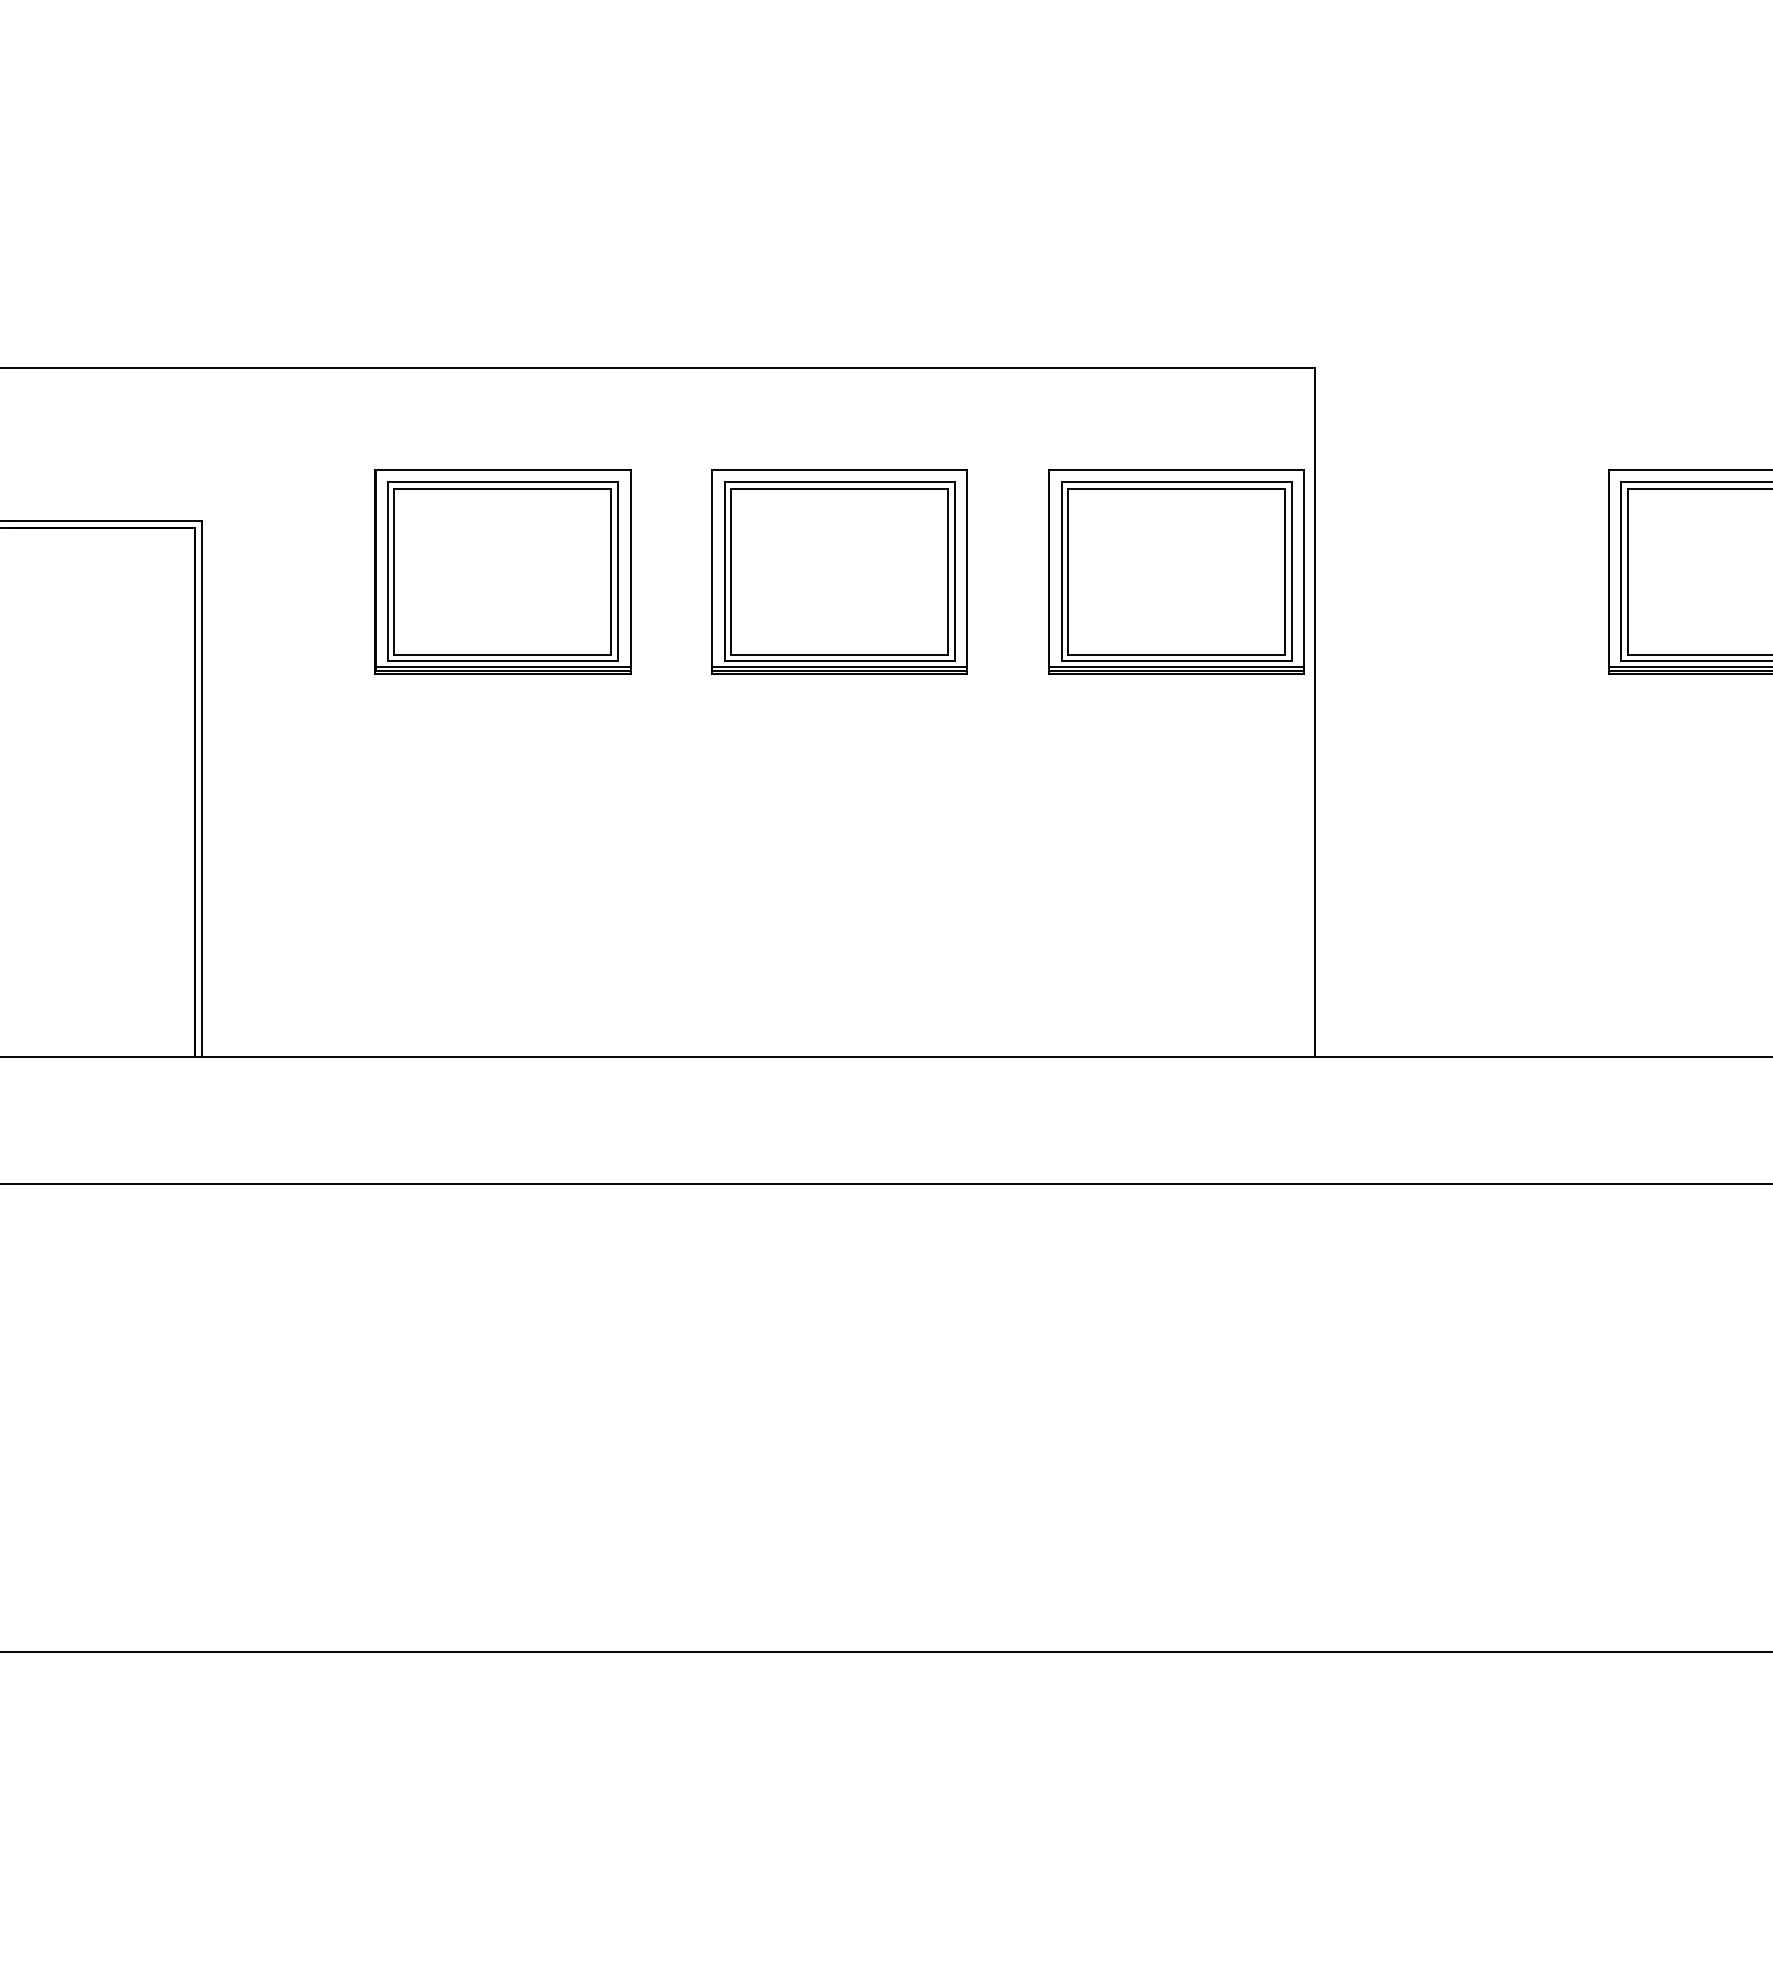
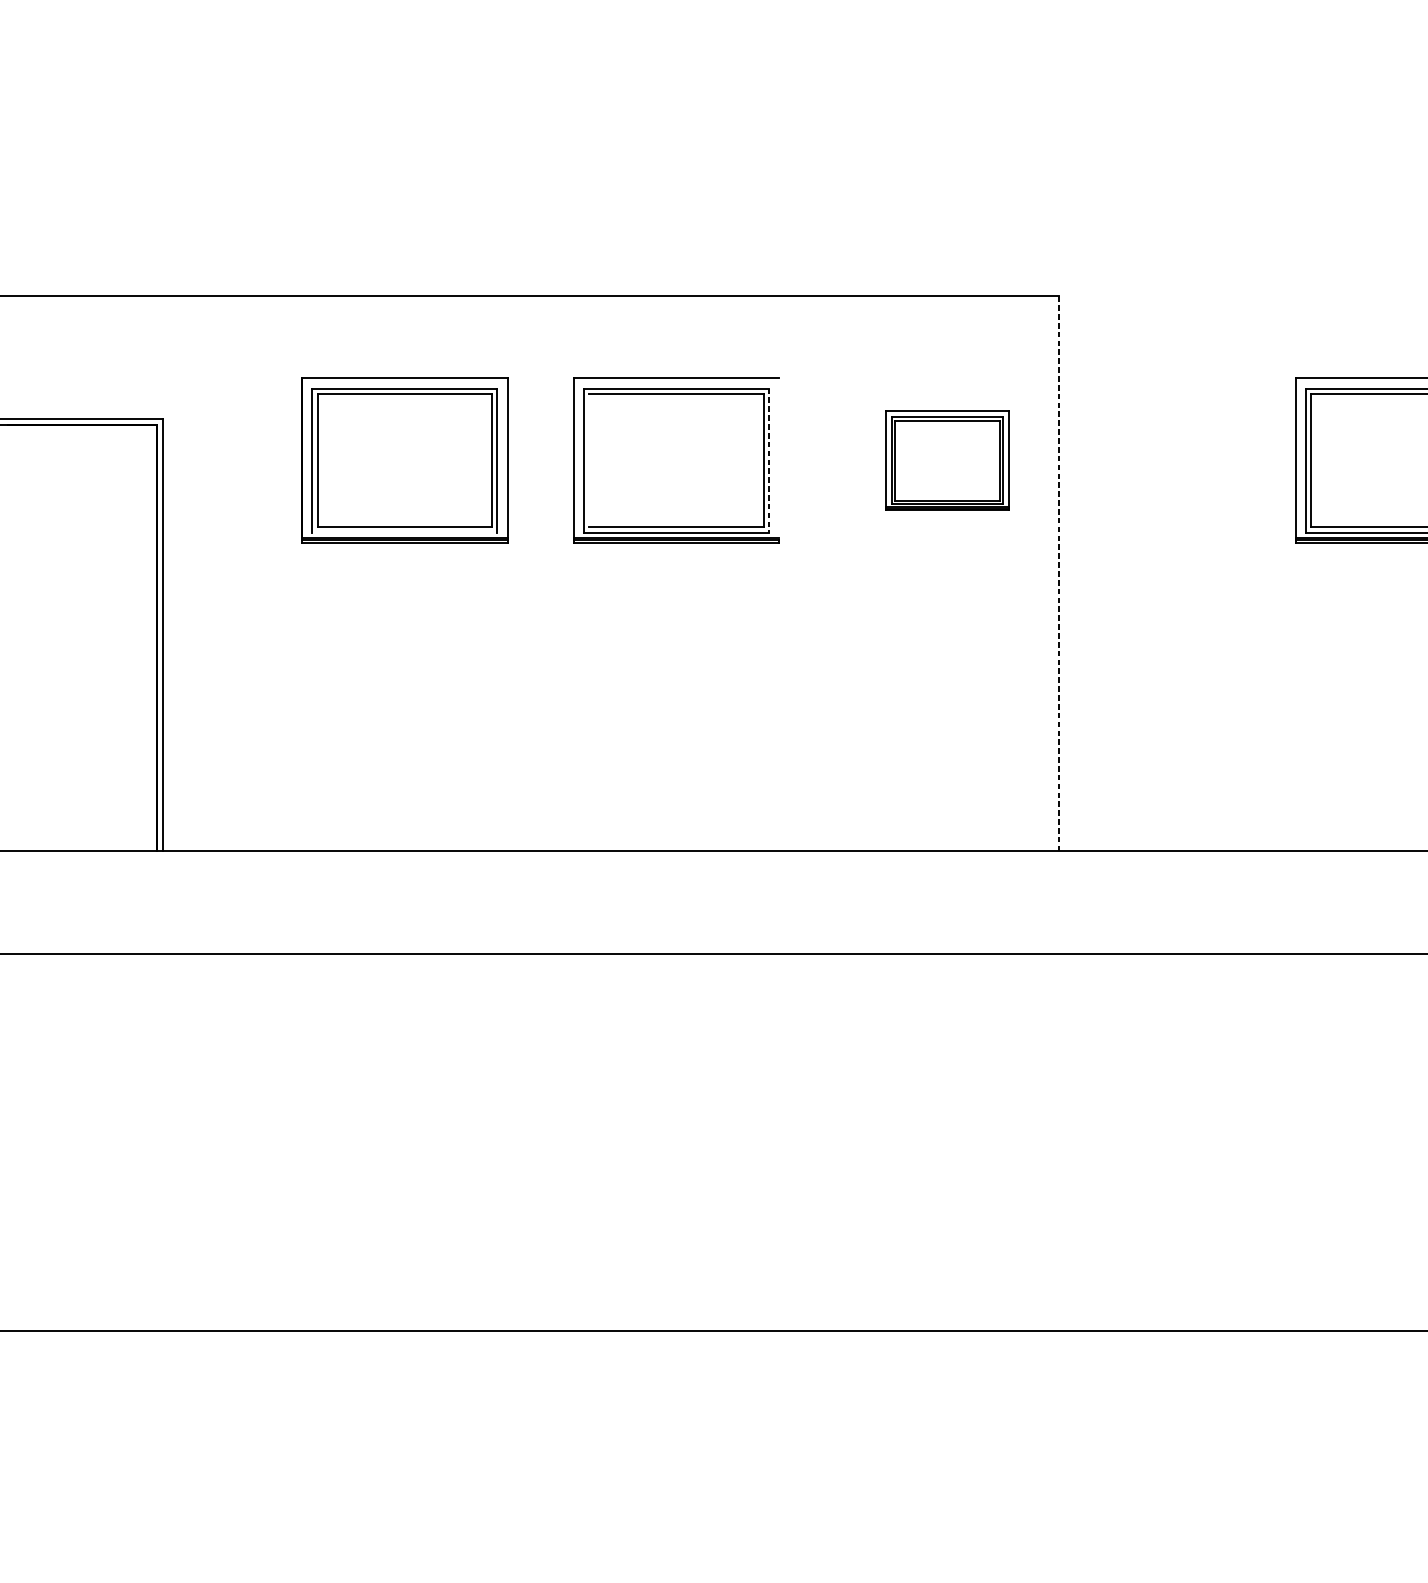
line: (967, 569) -> (779, 458), removed
line: (731, 571) -> (589, 460), removed
part: (1176, 571) -> (947, 460), size x0.6
line: (954, 572) -> (768, 461), solid -> dashed
line: (502, 661) -> (404, 532), removed
line: (1315, 712) -> (1059, 573), solid -> dashed

